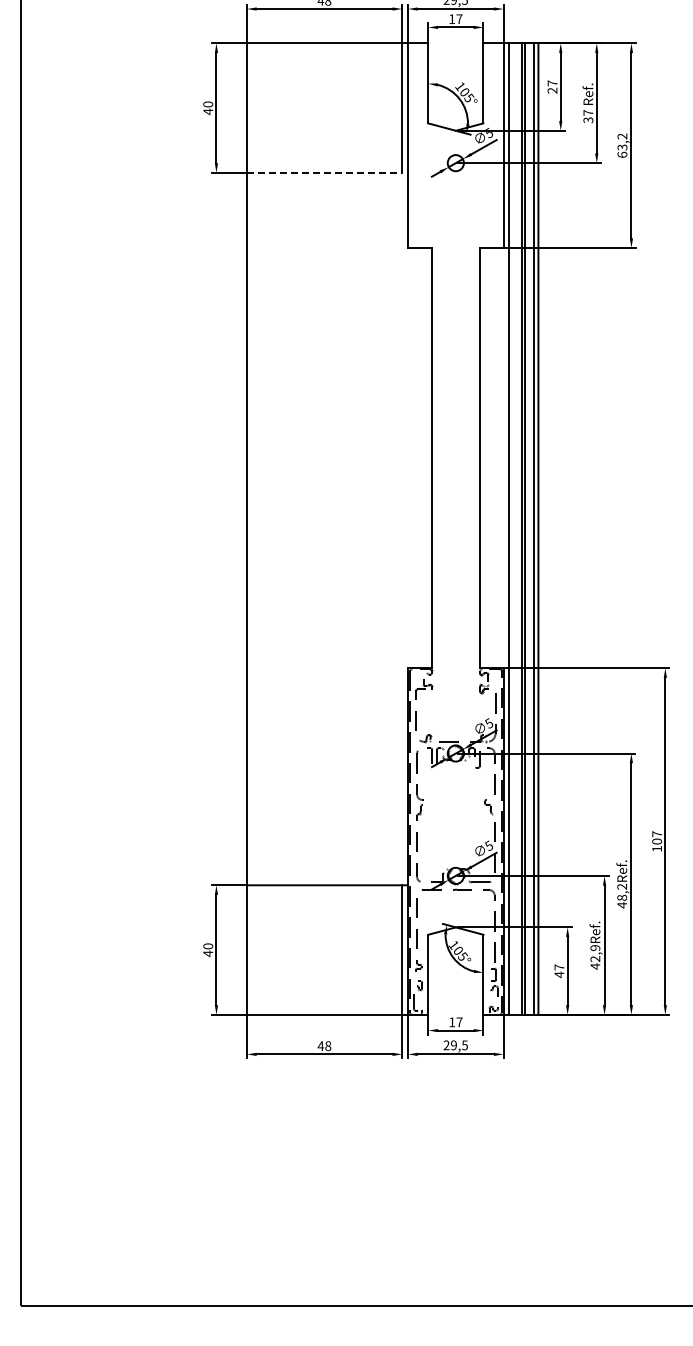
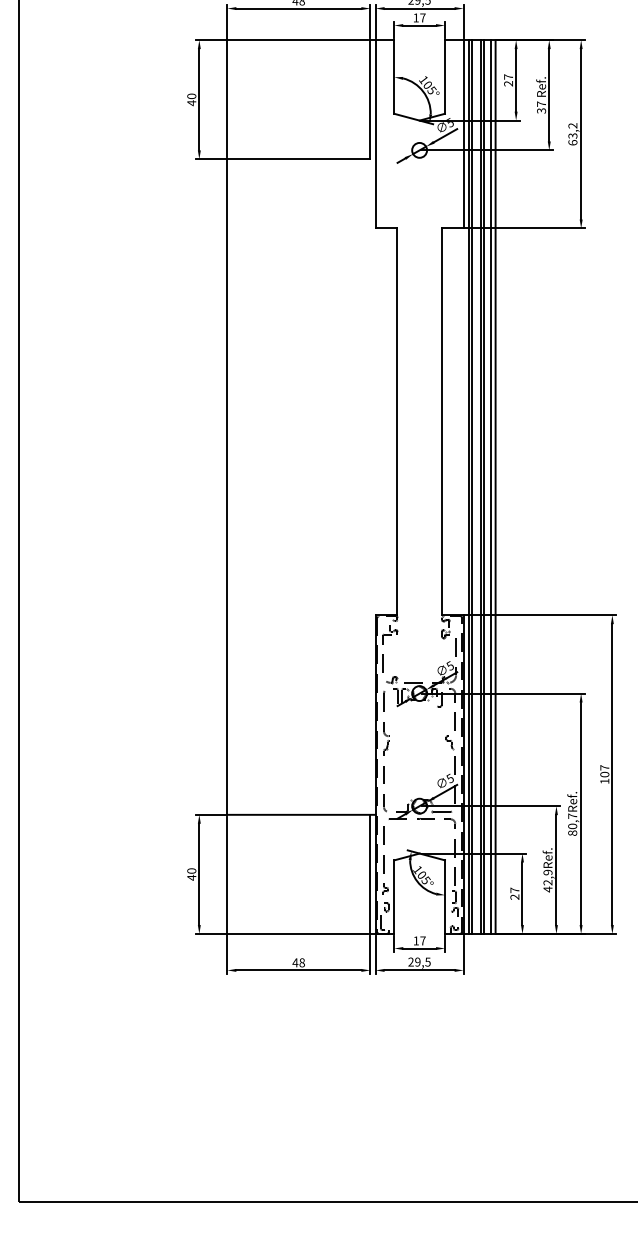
line: (324, 172) -> (298, 158), dashed -> solid
line: (512, 528) -> (471, 486), added
text: (622, 895) -> (572, 824), 48,2Ref. -> 80,7Ref.
text: (559, 974) -> (514, 896), 47 -> 27

